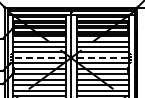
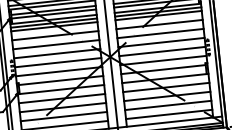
line: (38, 57) -> (56, 62), dashed -> solid
line: (103, 57) -> (163, 50), dashed -> solid

